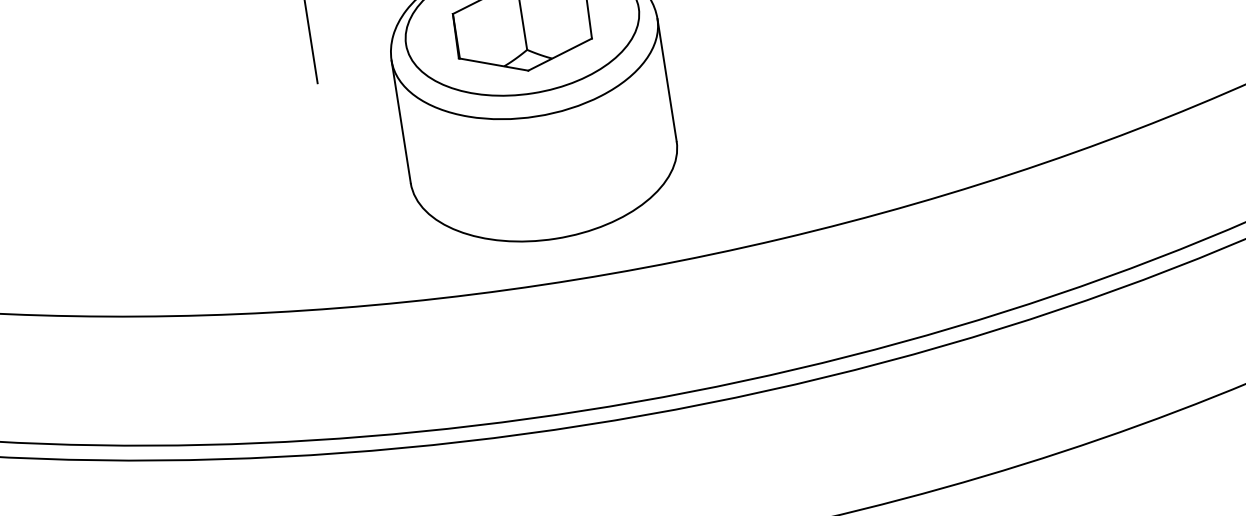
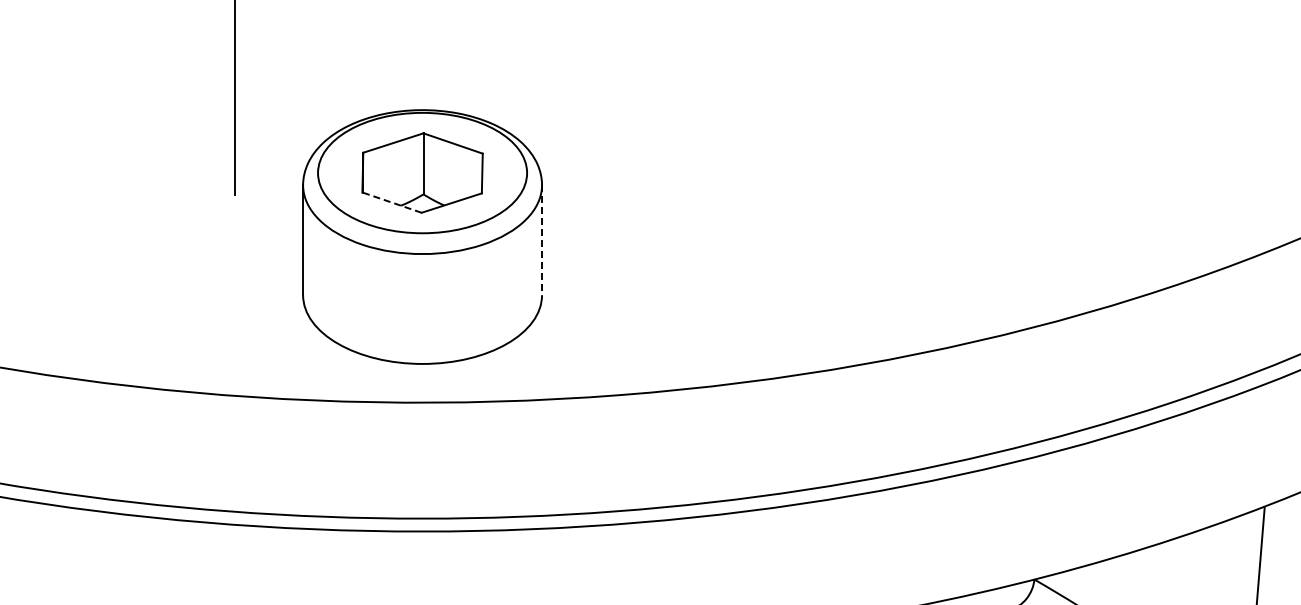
line: (492, 64) -> (391, 202), solid -> dashed
line: (667, 80) -> (542, 240), solid -> dashed

